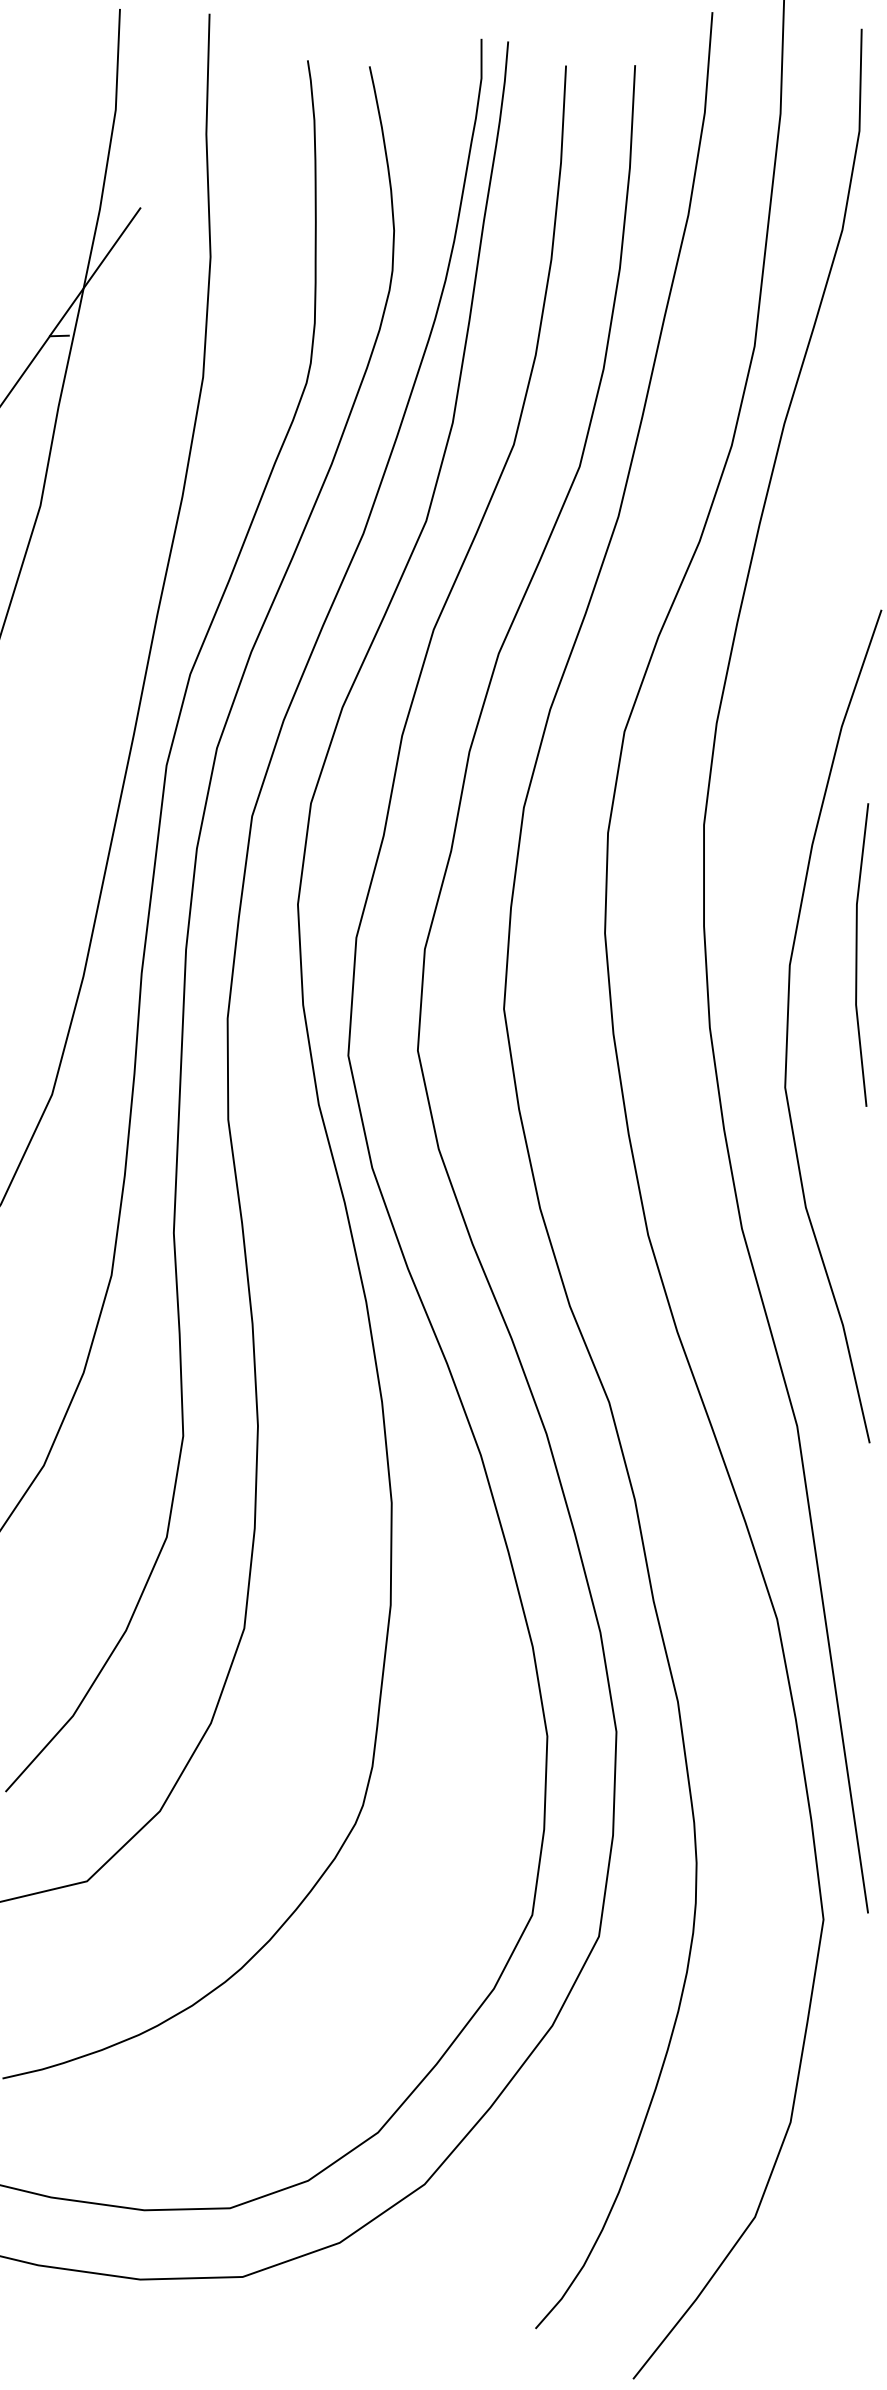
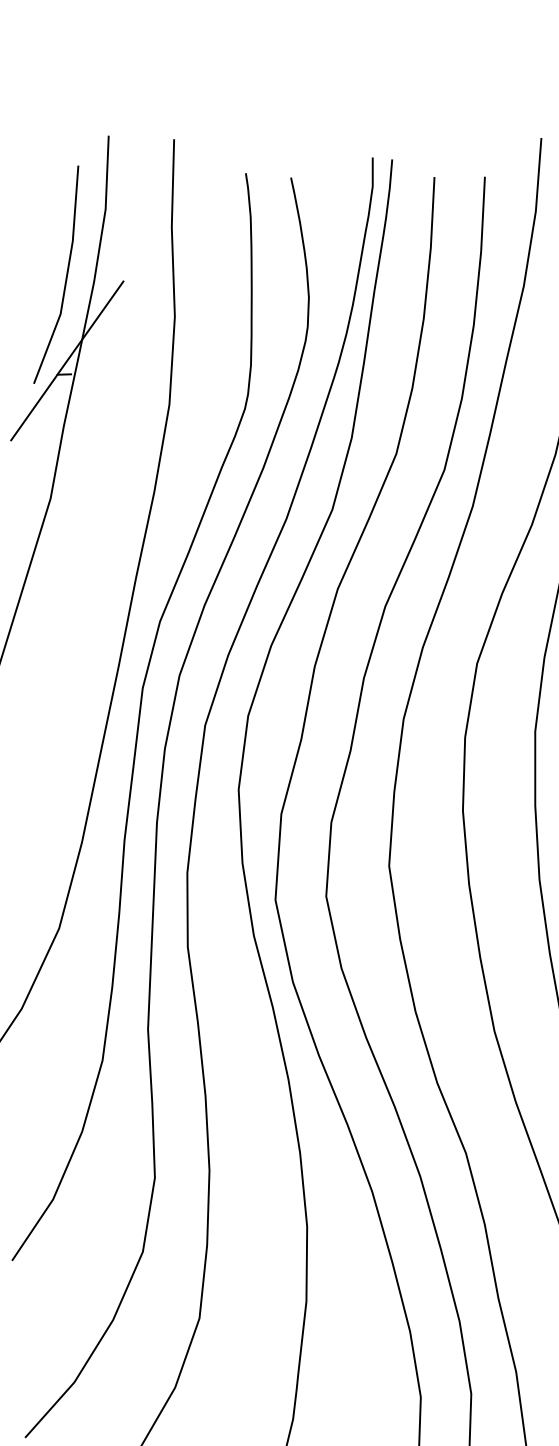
line: (61, 201) -> (66, 276), added

